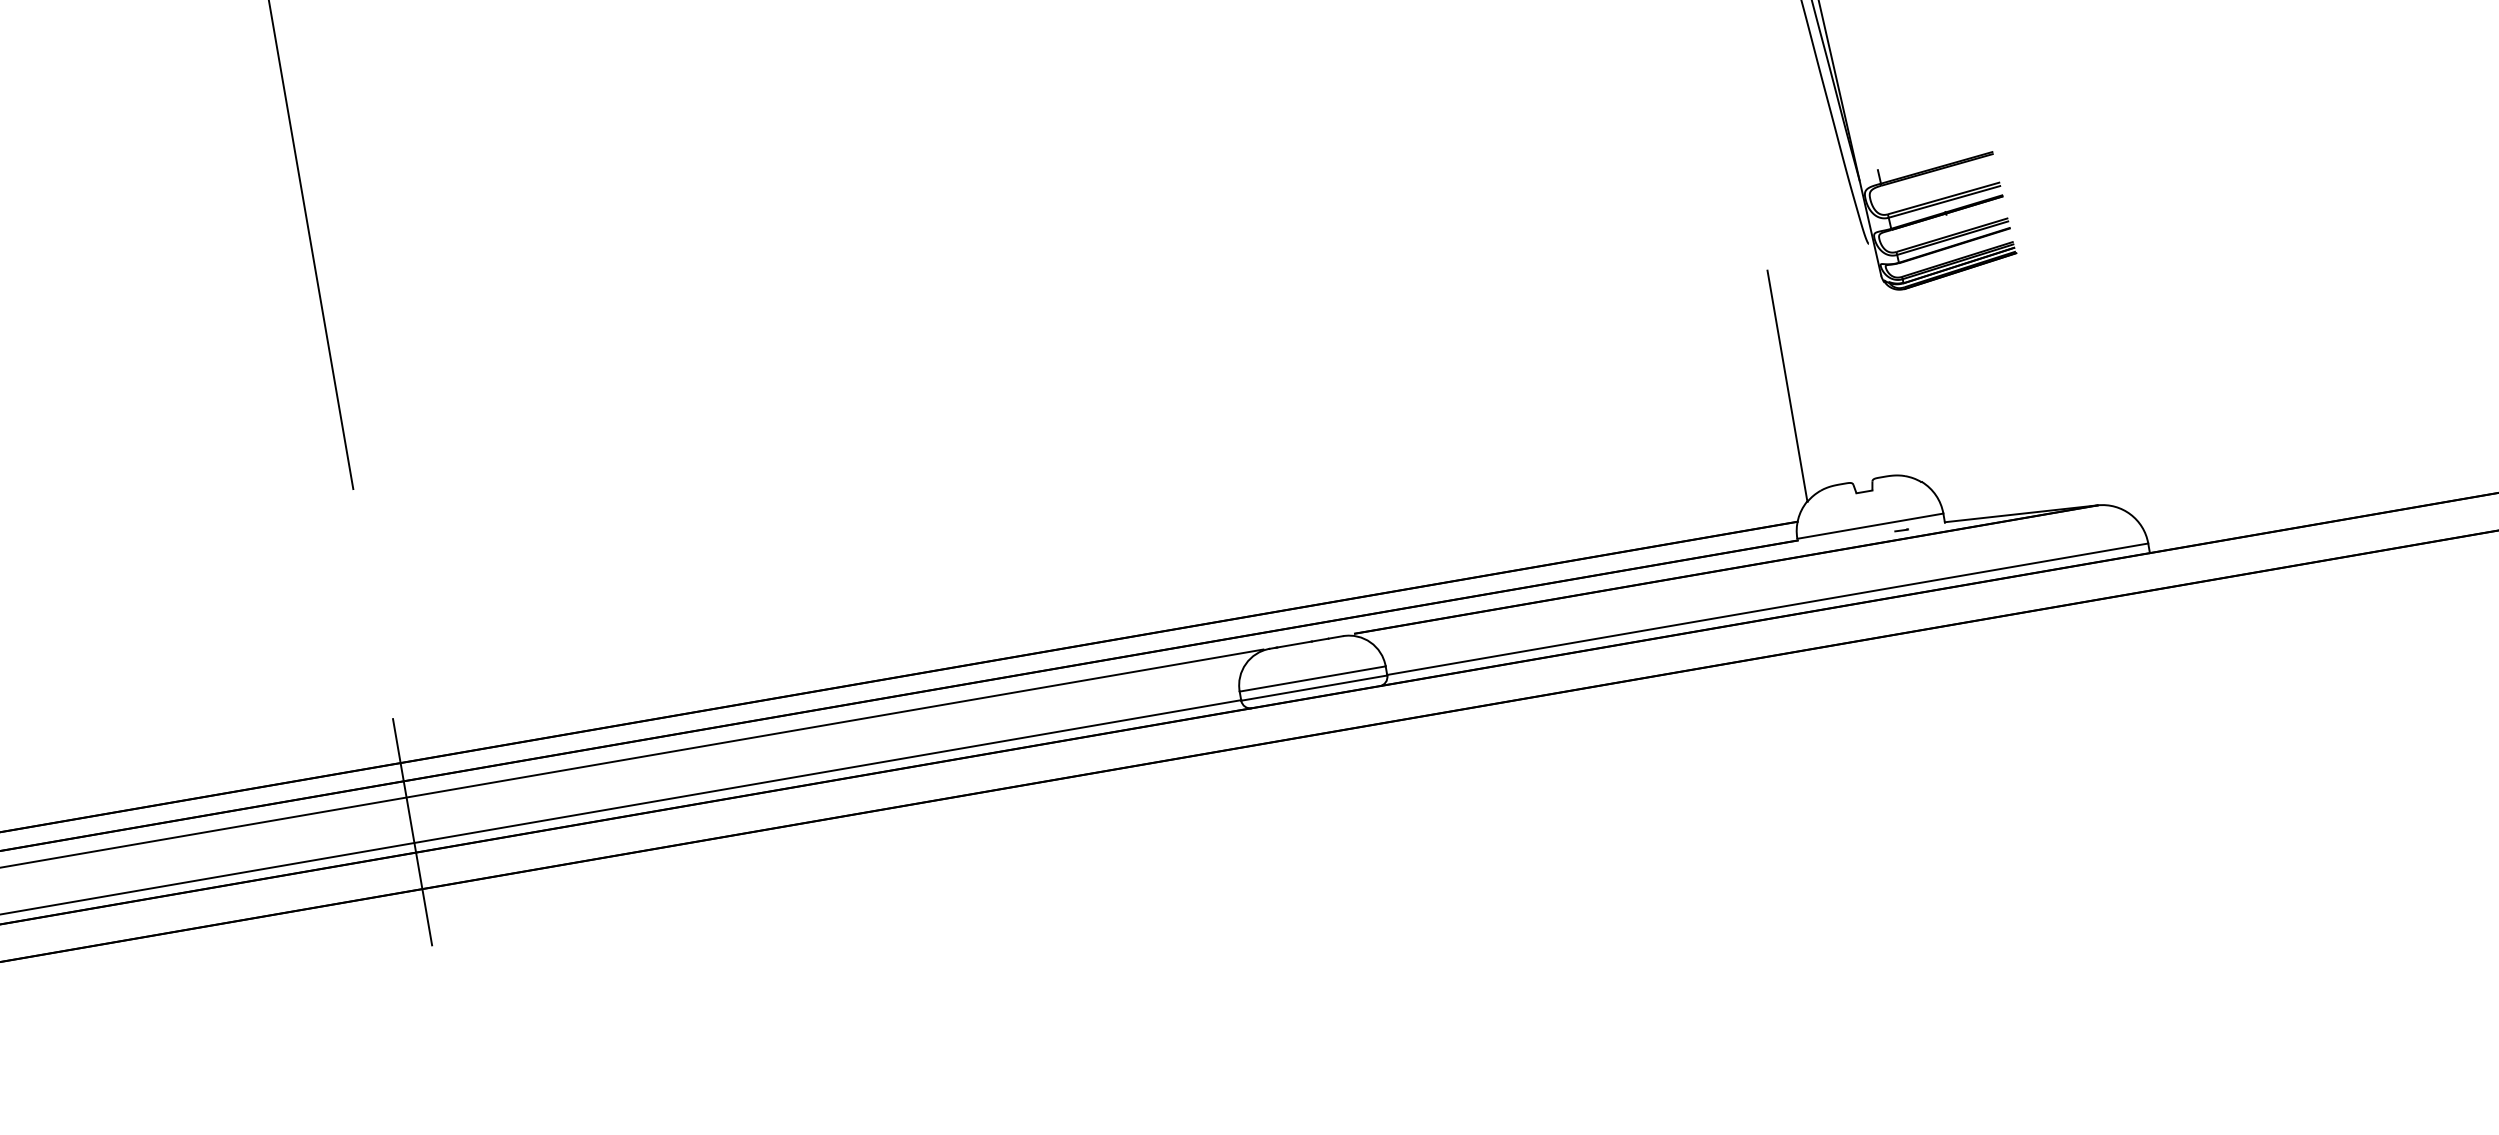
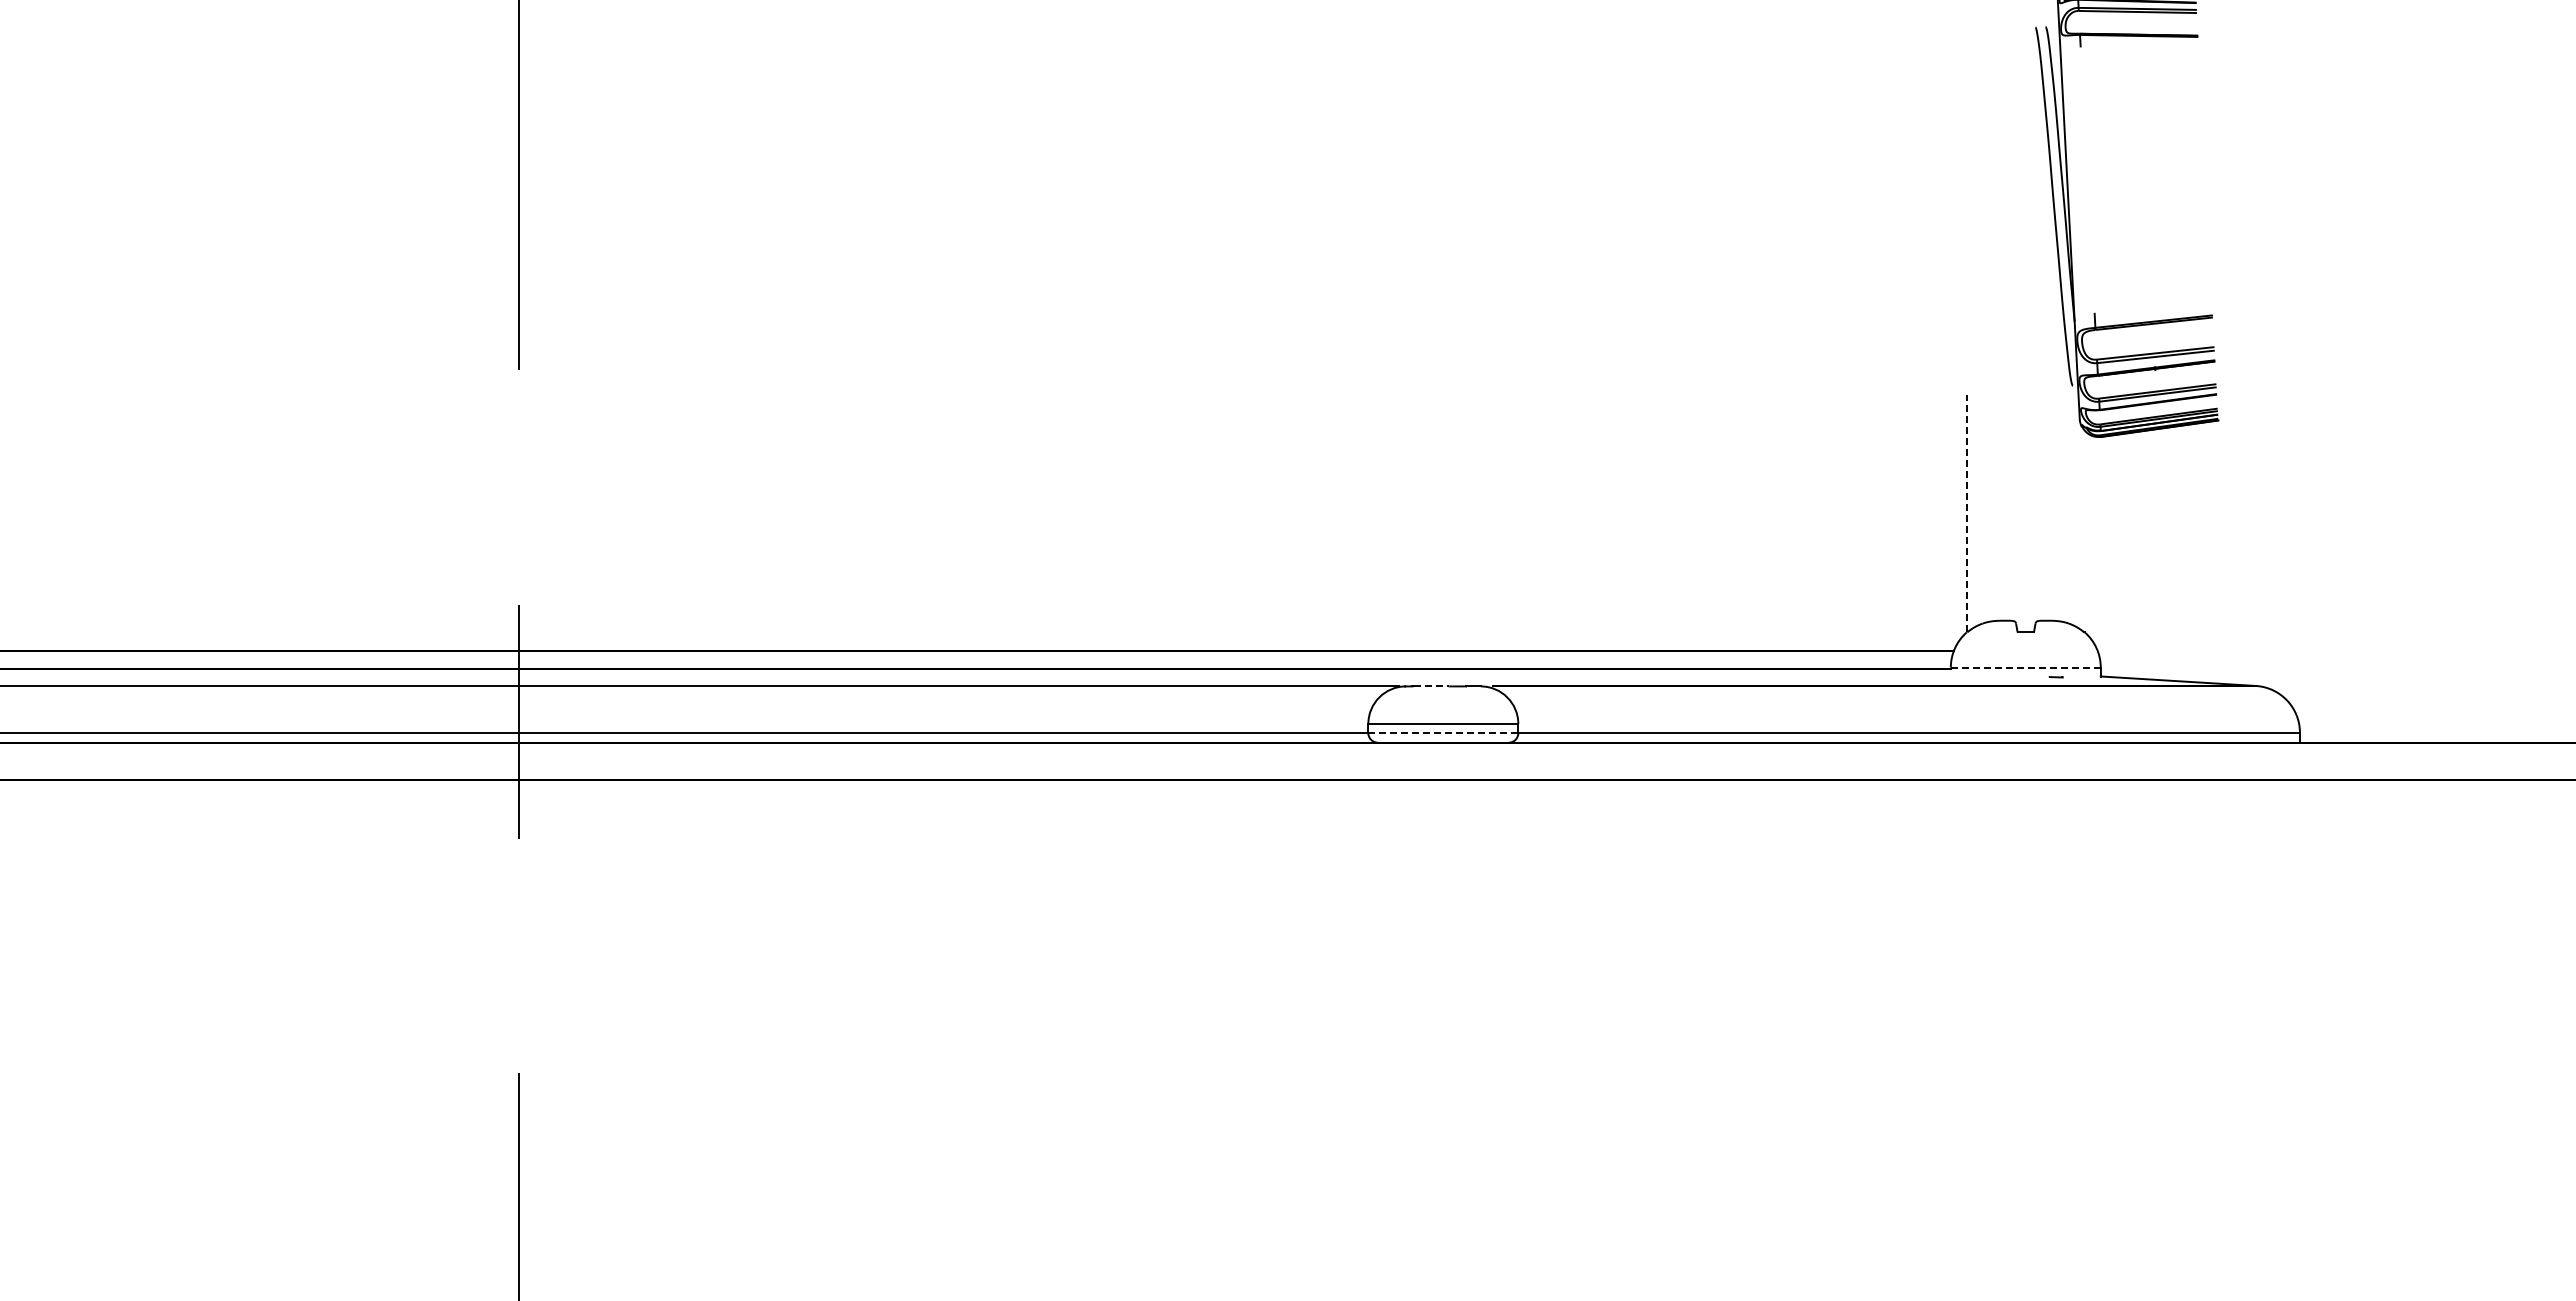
line: (1787, 385) -> (1967, 513), solid -> dashed
line: (1870, 526) -> (2025, 667), solid -> dashed
line: (1294, 644) -> (1431, 686), solid -> dashed
line: (1314, 688) -> (1443, 733), solid -> dashed

